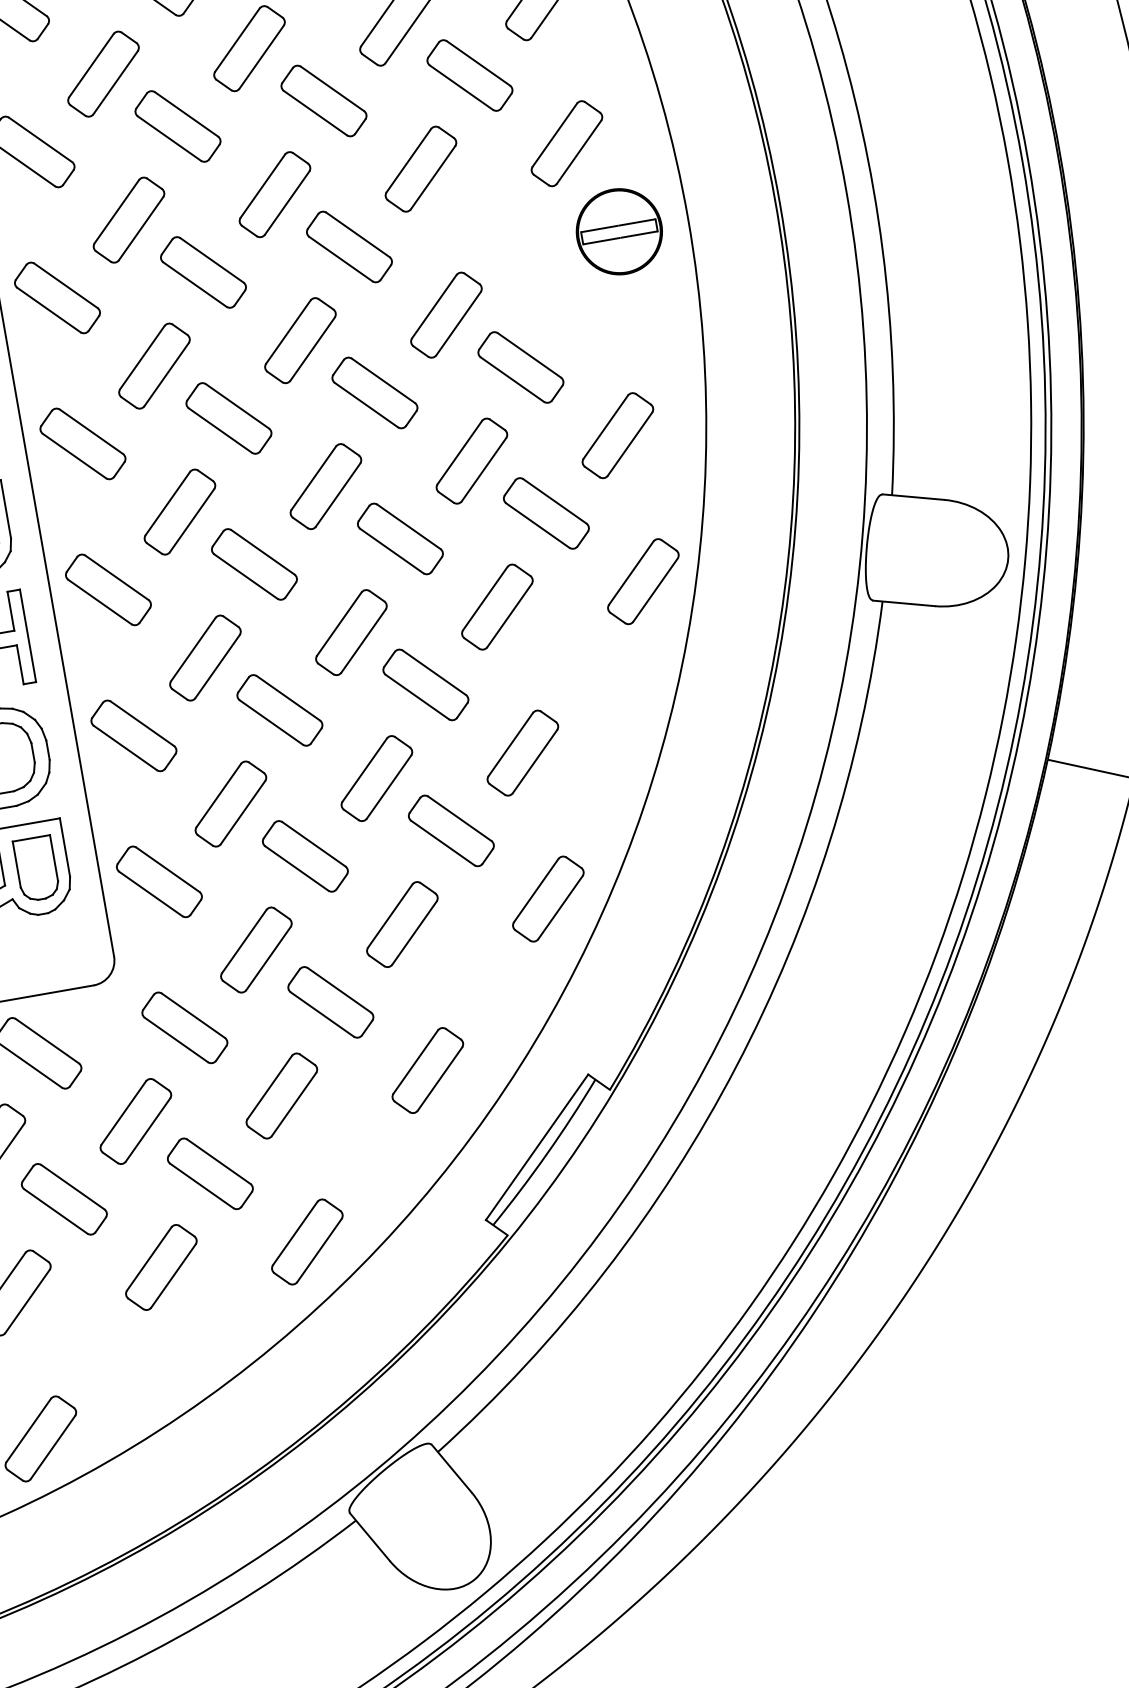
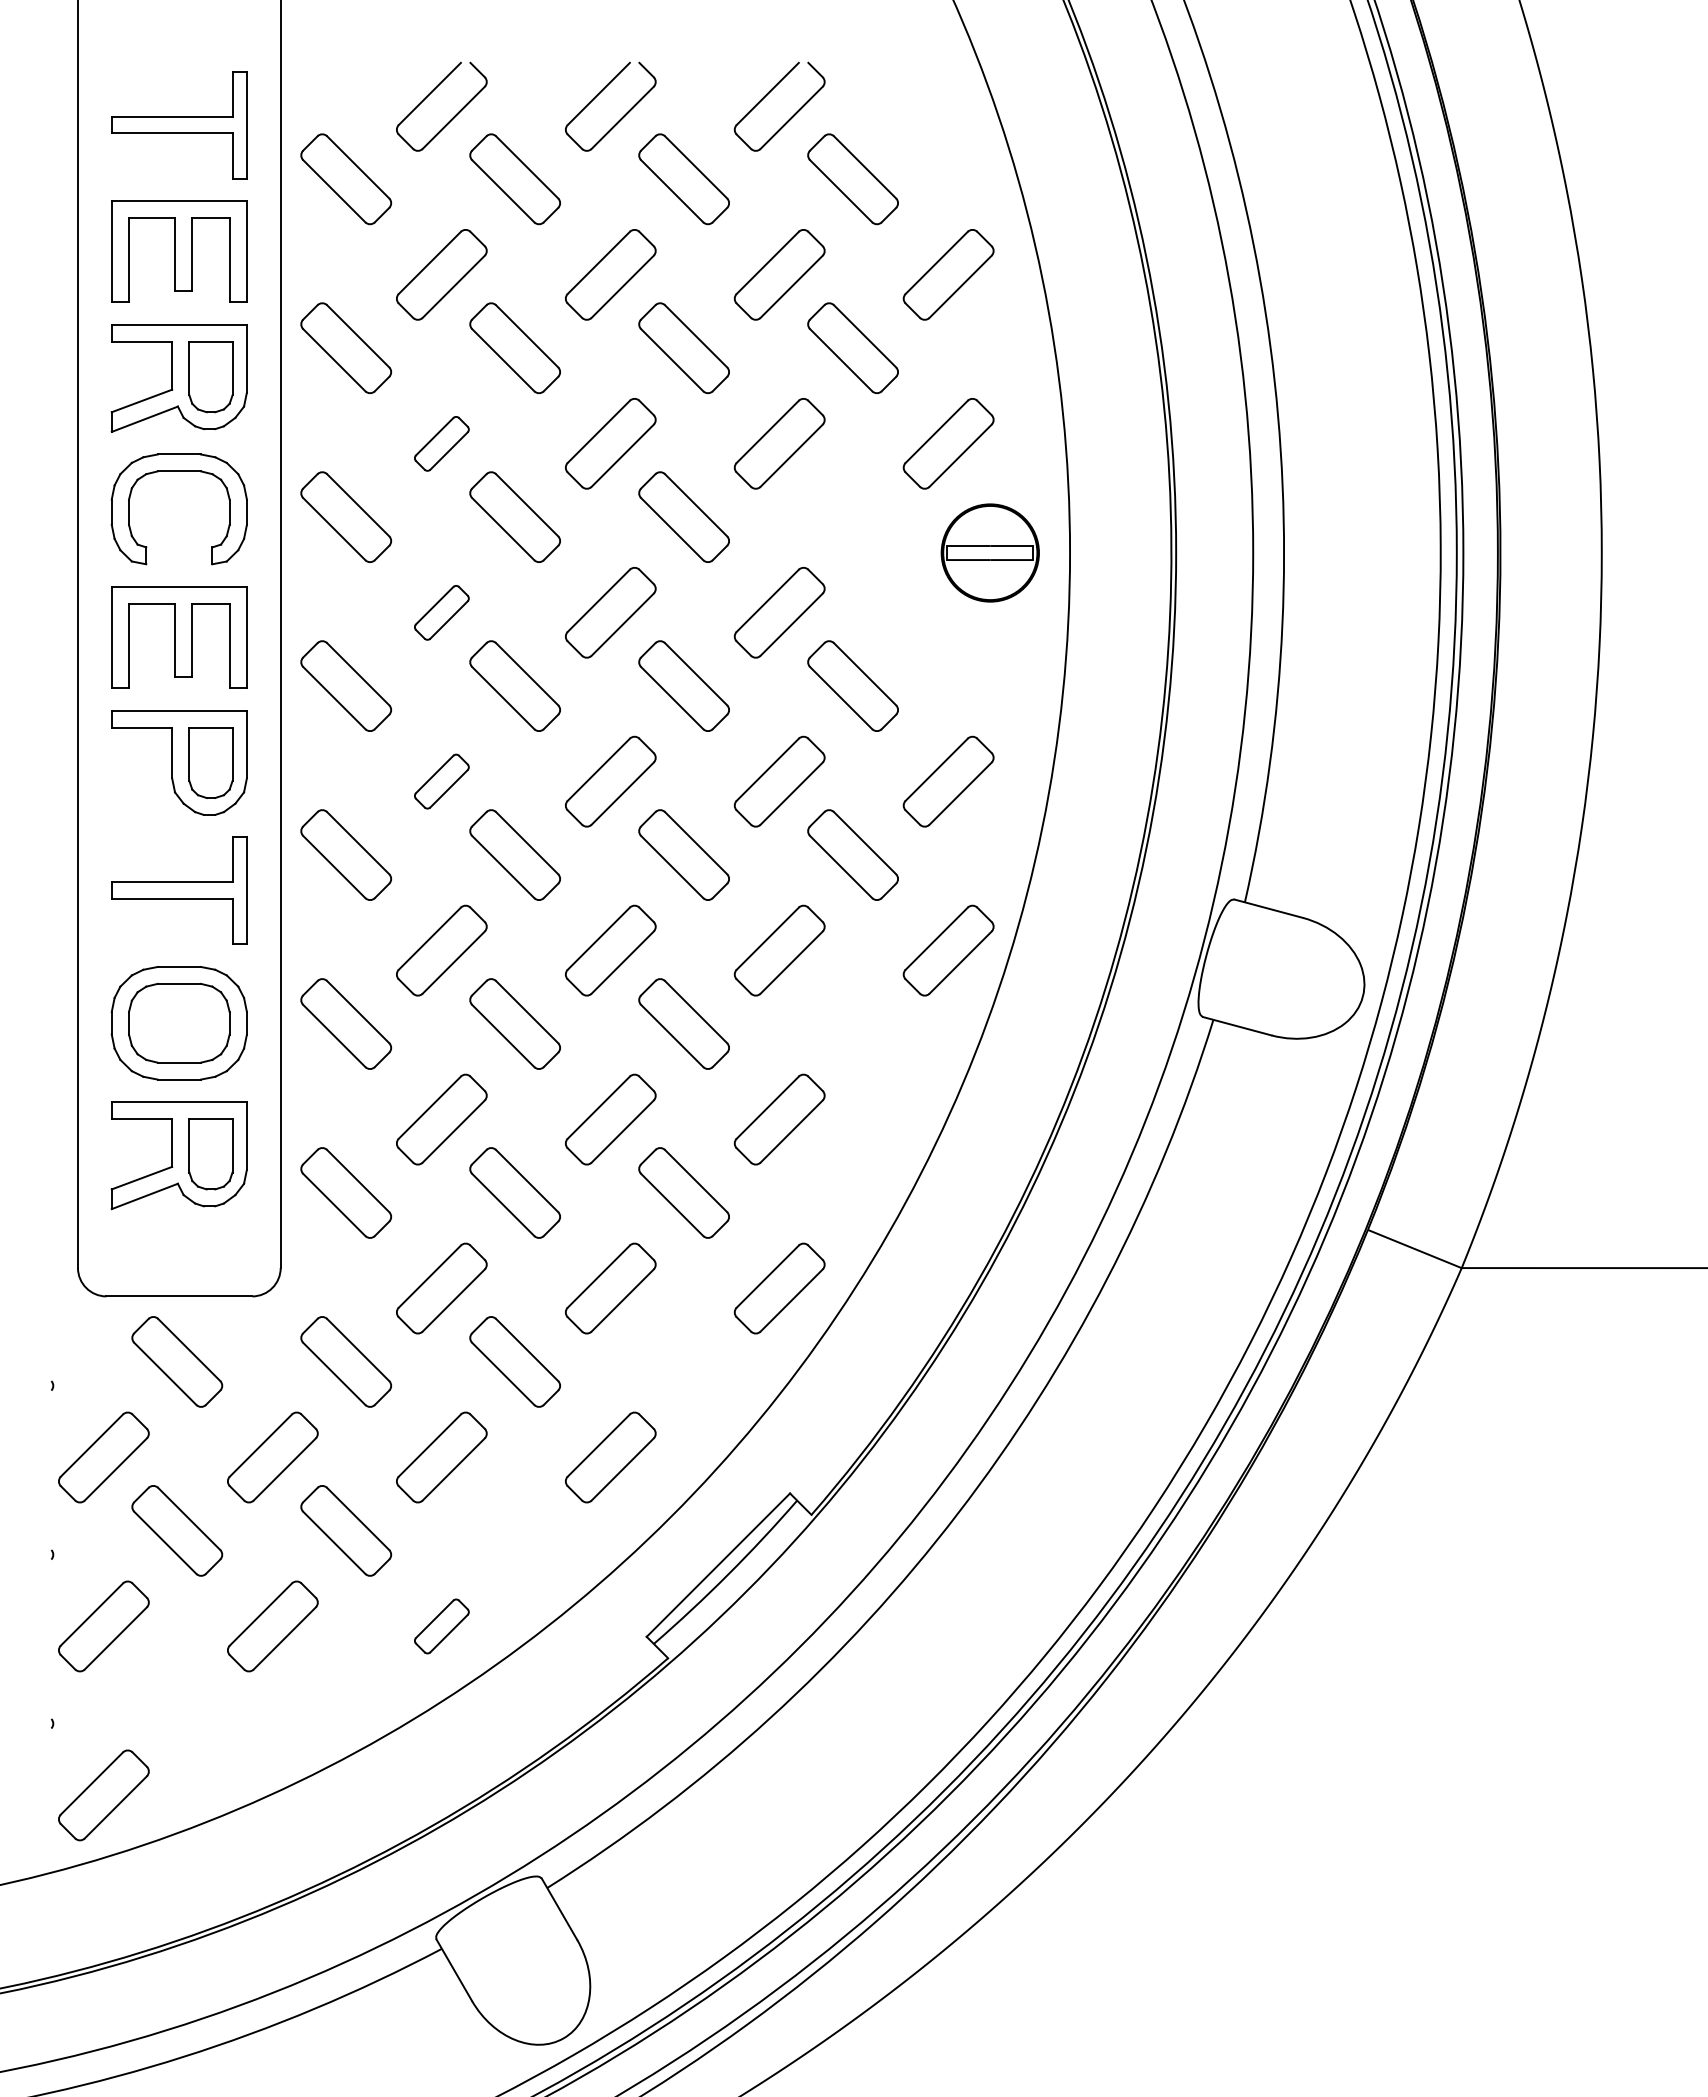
part: (128, 219) -> (441, 443), size x0.6
part: (154, 365) -> (441, 612), size x0.6
part: (179, 511) -> (441, 781), size x0.6
part: (307, 1242) -> (441, 1626), size x0.6

